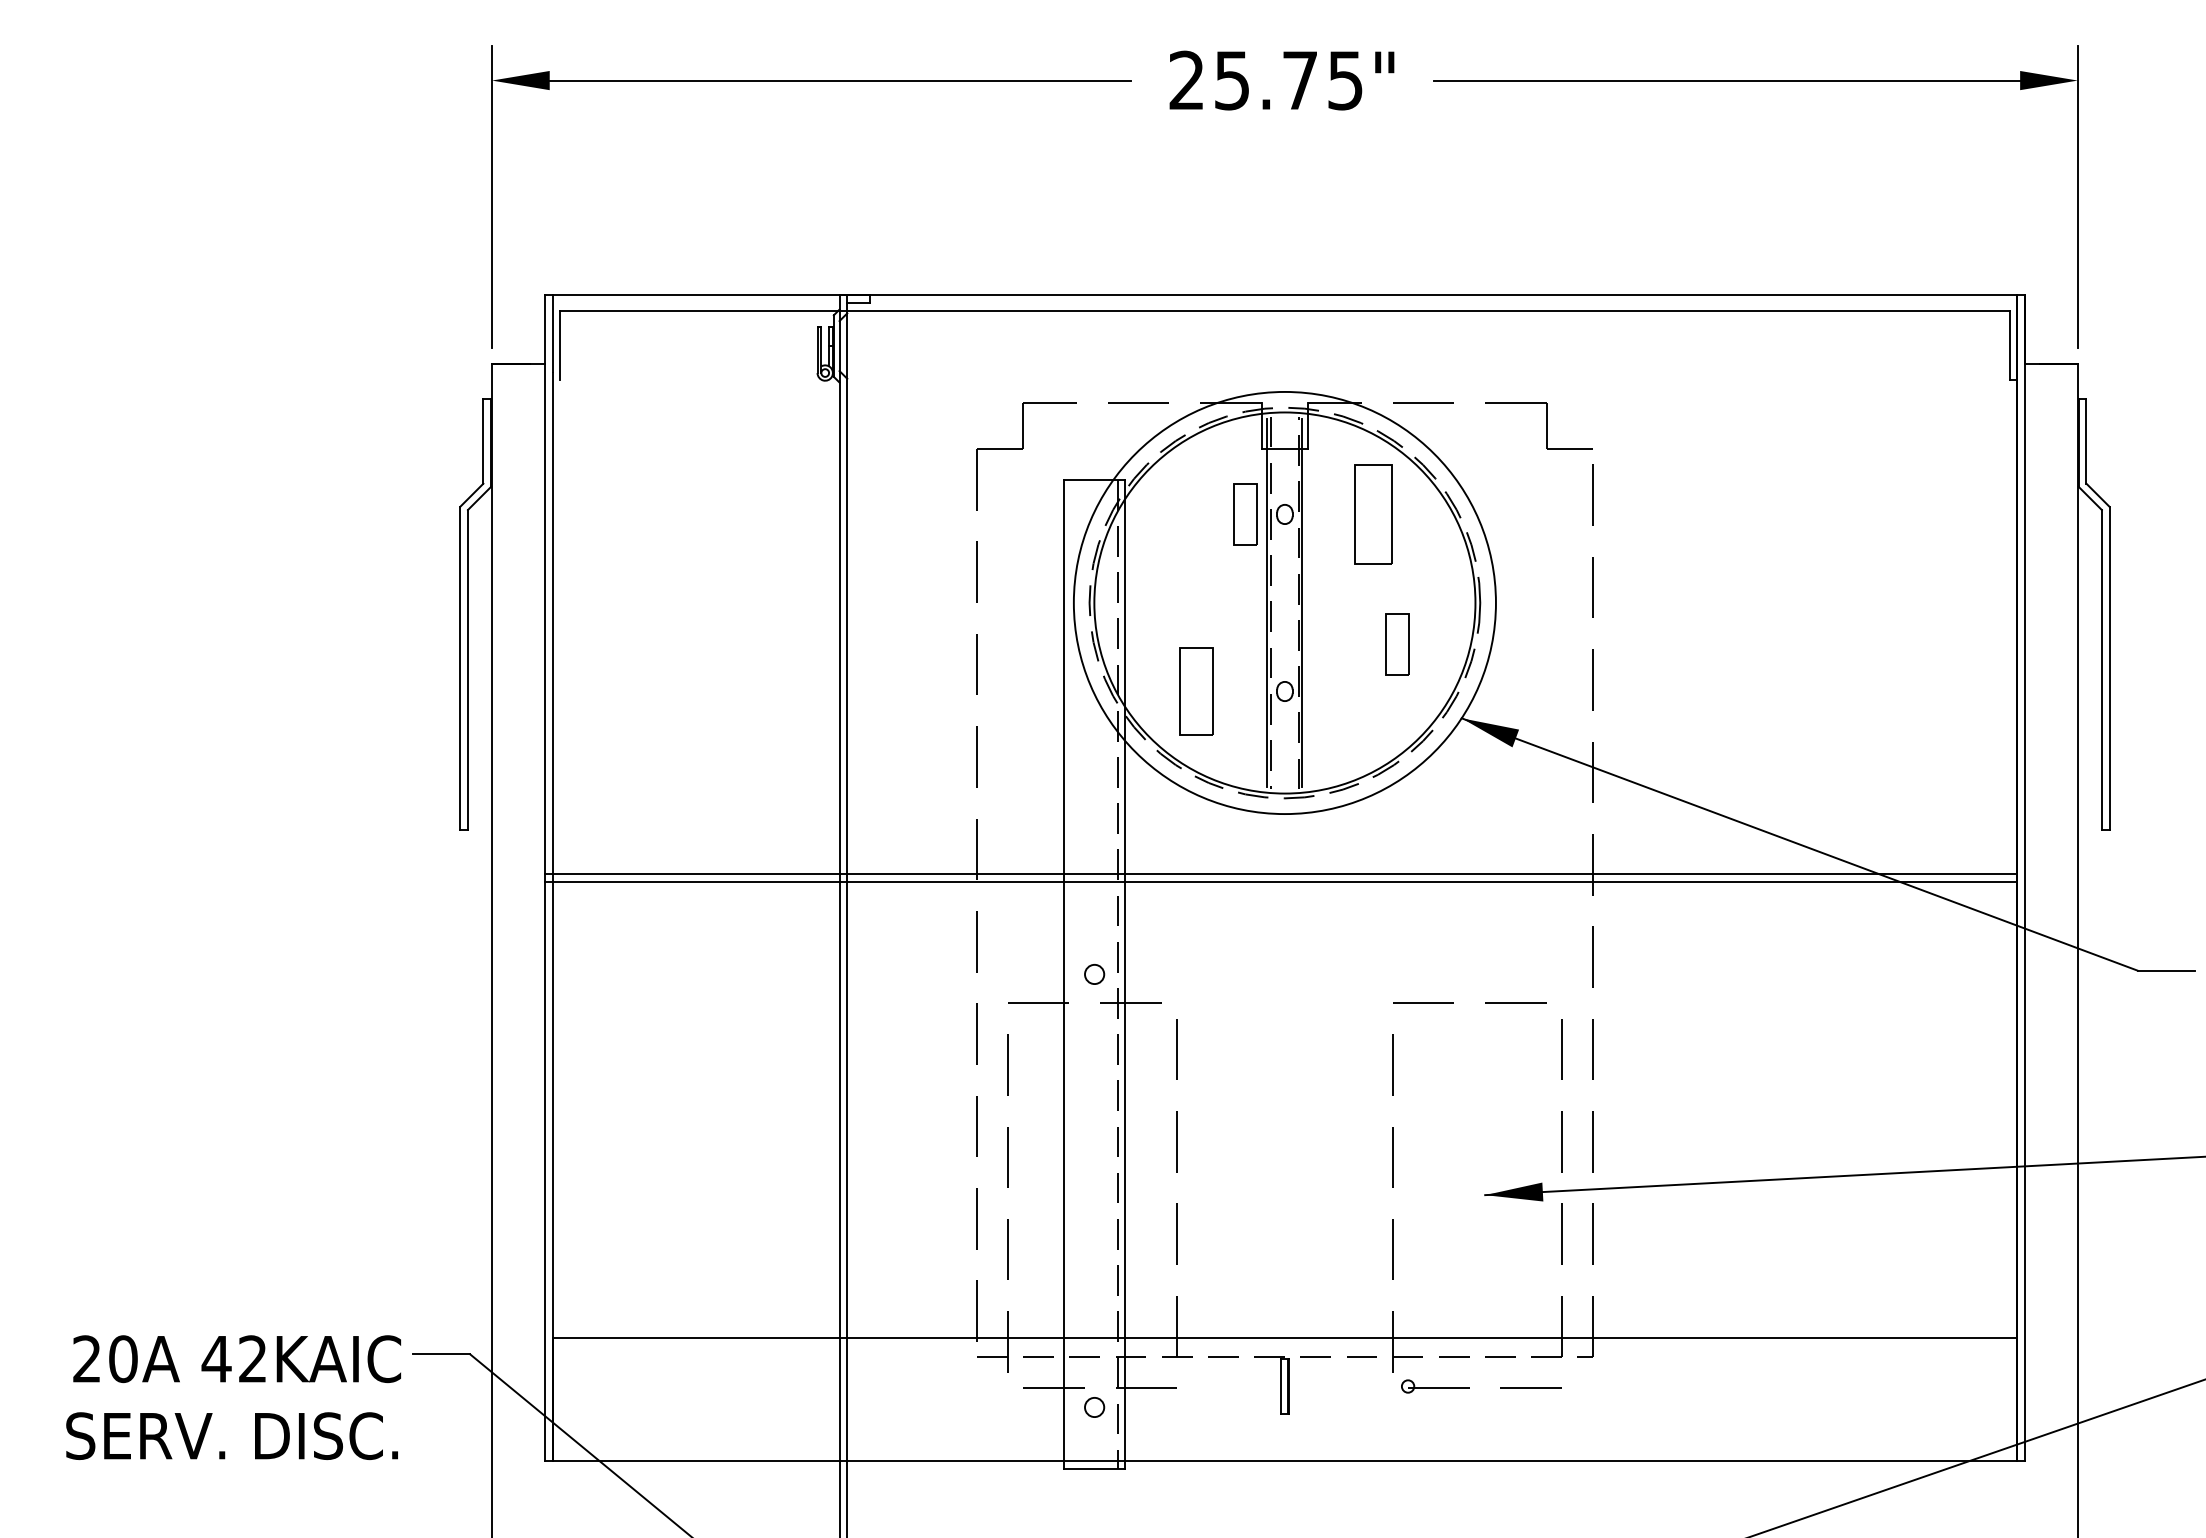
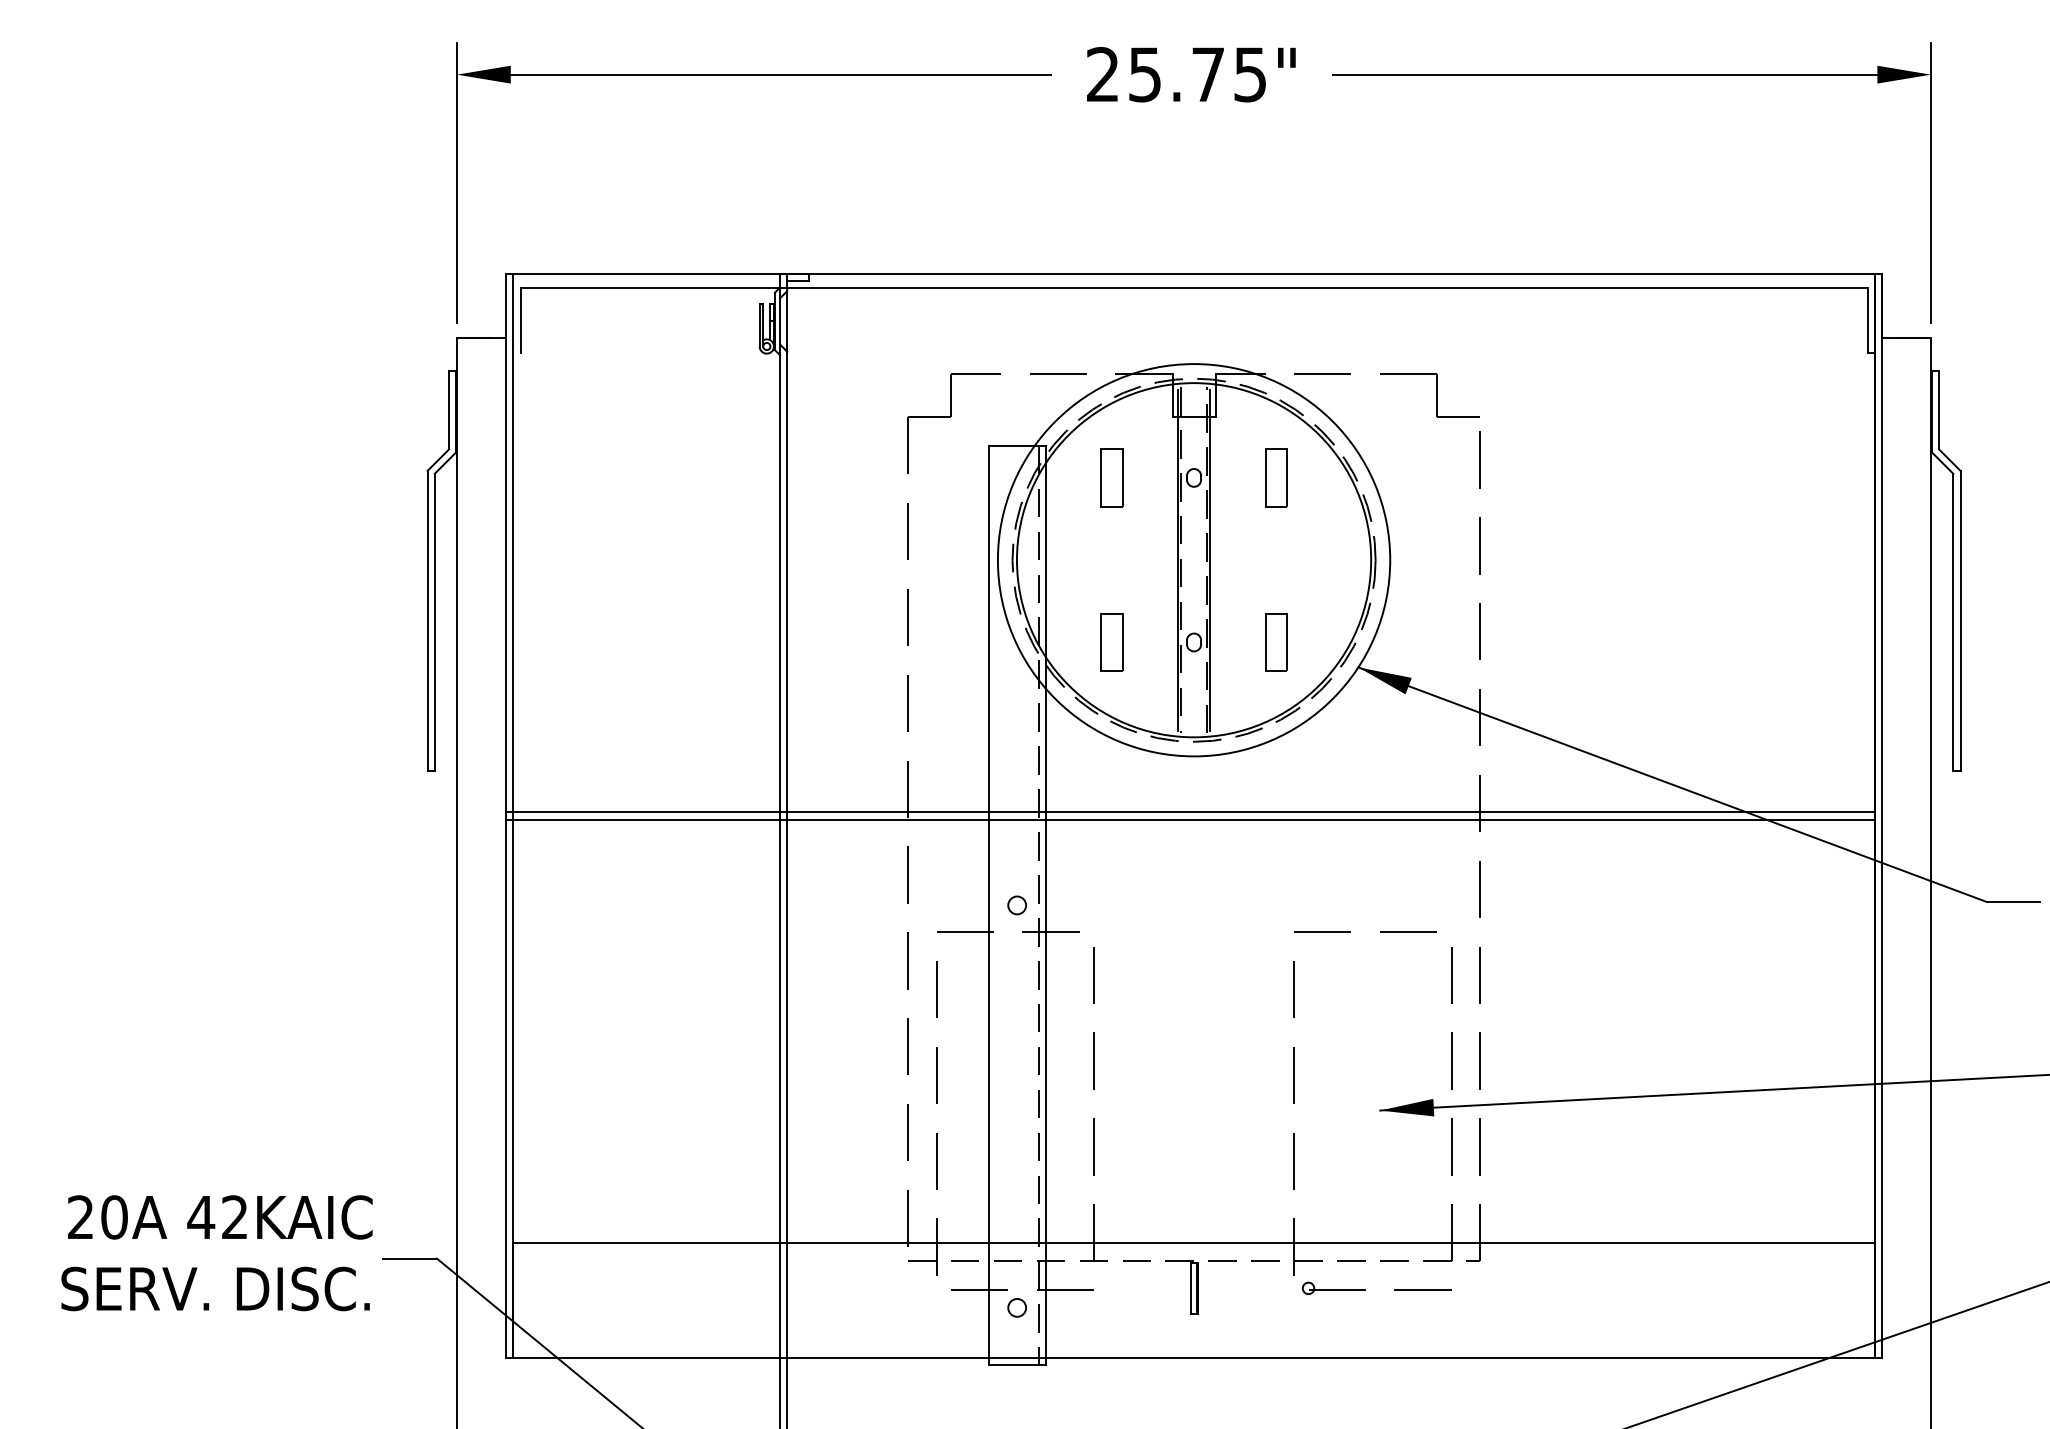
part: (1245, 514) -> (1111, 477), moved
part: (1373, 514) -> (1276, 477), size x0.62
part: (1397, 644) -> (1276, 642), moved
part: (1196, 691) -> (1111, 642), size x0.71
text: (233, 1397) -> (216, 1253), moved

